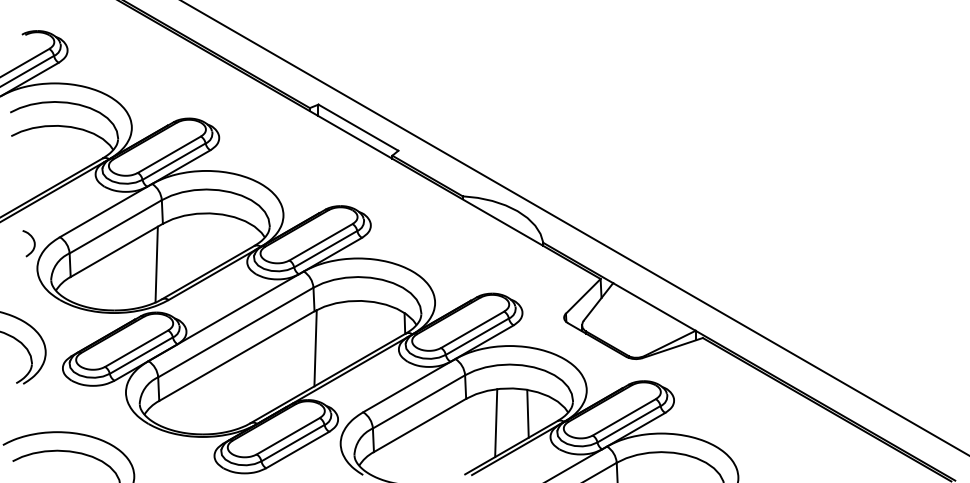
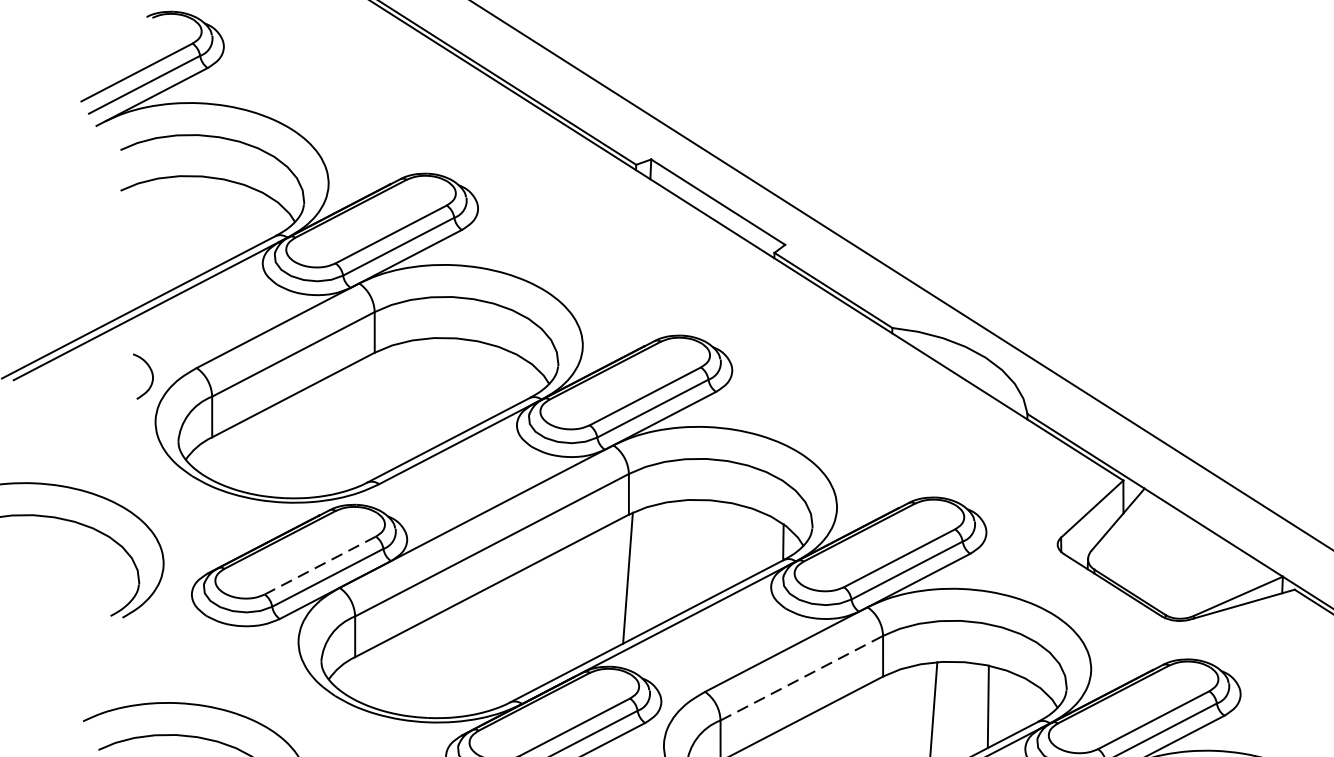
line: (156, 264) -> (360, 422), removed
line: (136, 348) -> (319, 565), solid -> dashed
line: (419, 401) -> (802, 677), solid -> dashed

